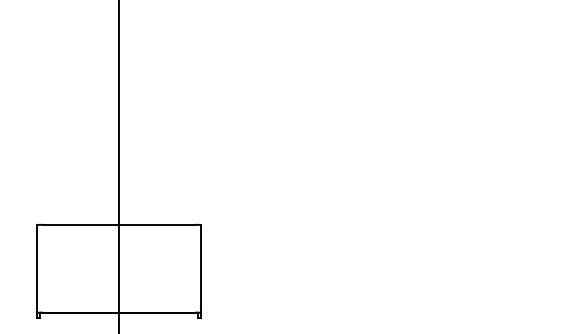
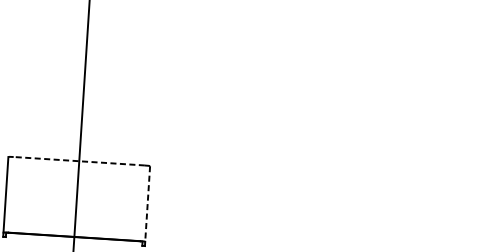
line: (118, 224) -> (78, 160), solid -> dashed
line: (201, 269) -> (147, 204), solid -> dashed

